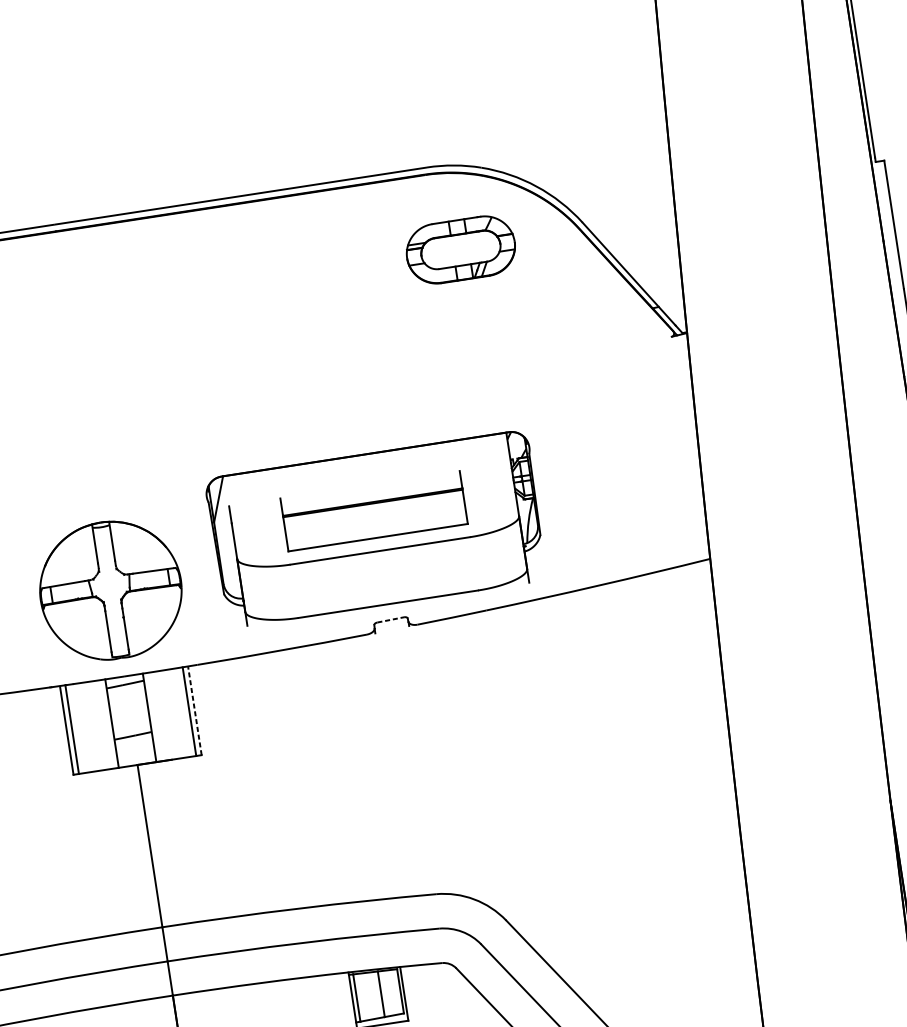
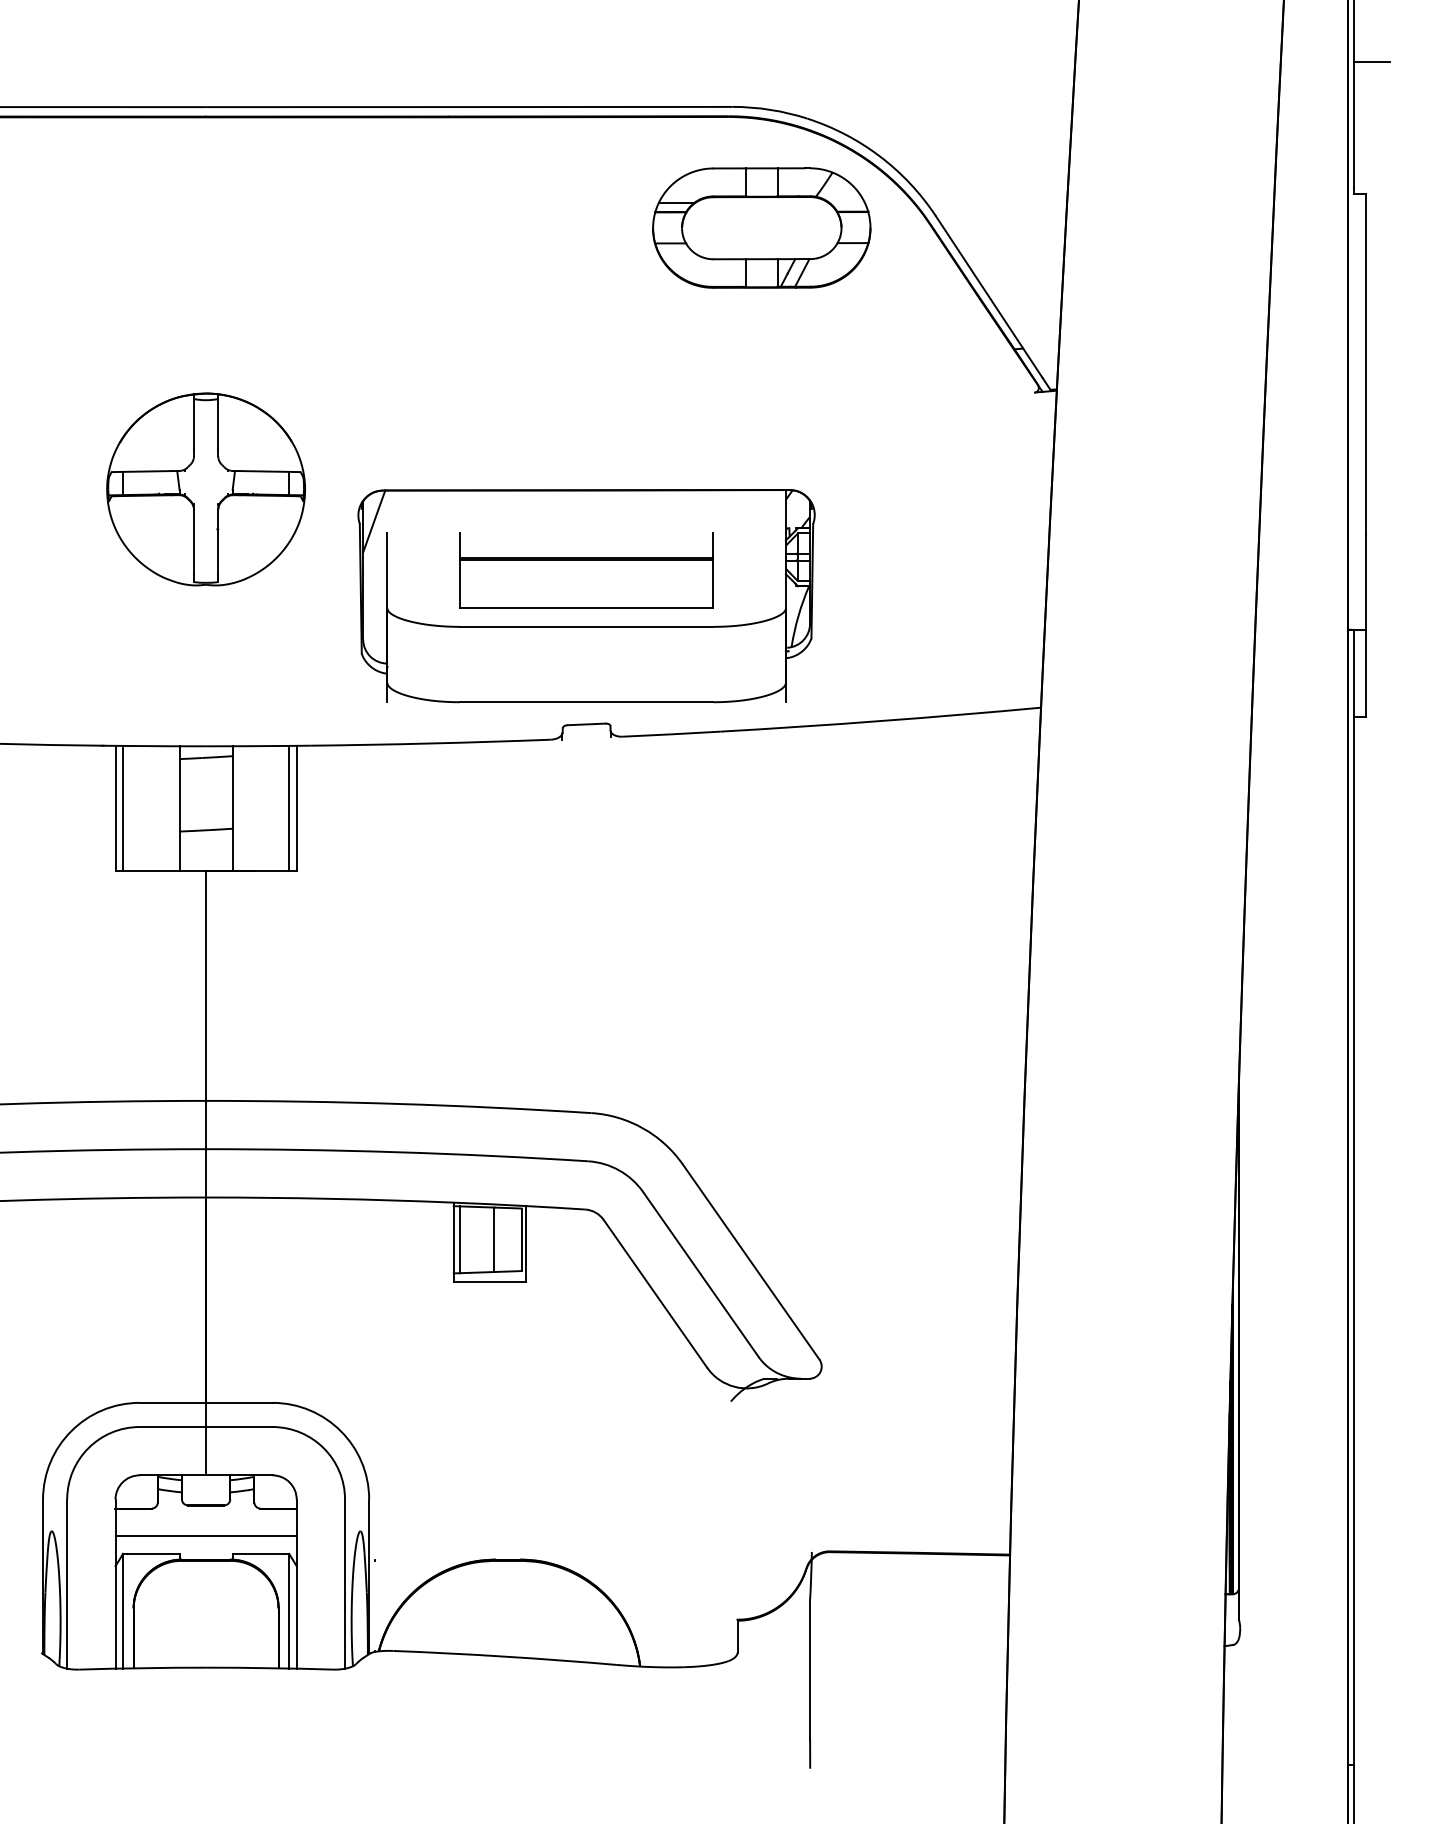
line: (874, 66) -> (1371, 62), added
part: (460, 249) -> (761, 227), size x1.43
part: (110, 590) -> (205, 489), moved
line: (391, 619) -> (587, 724), dashed -> solid
line: (194, 710) -> (296, 808), dashed -> solid

